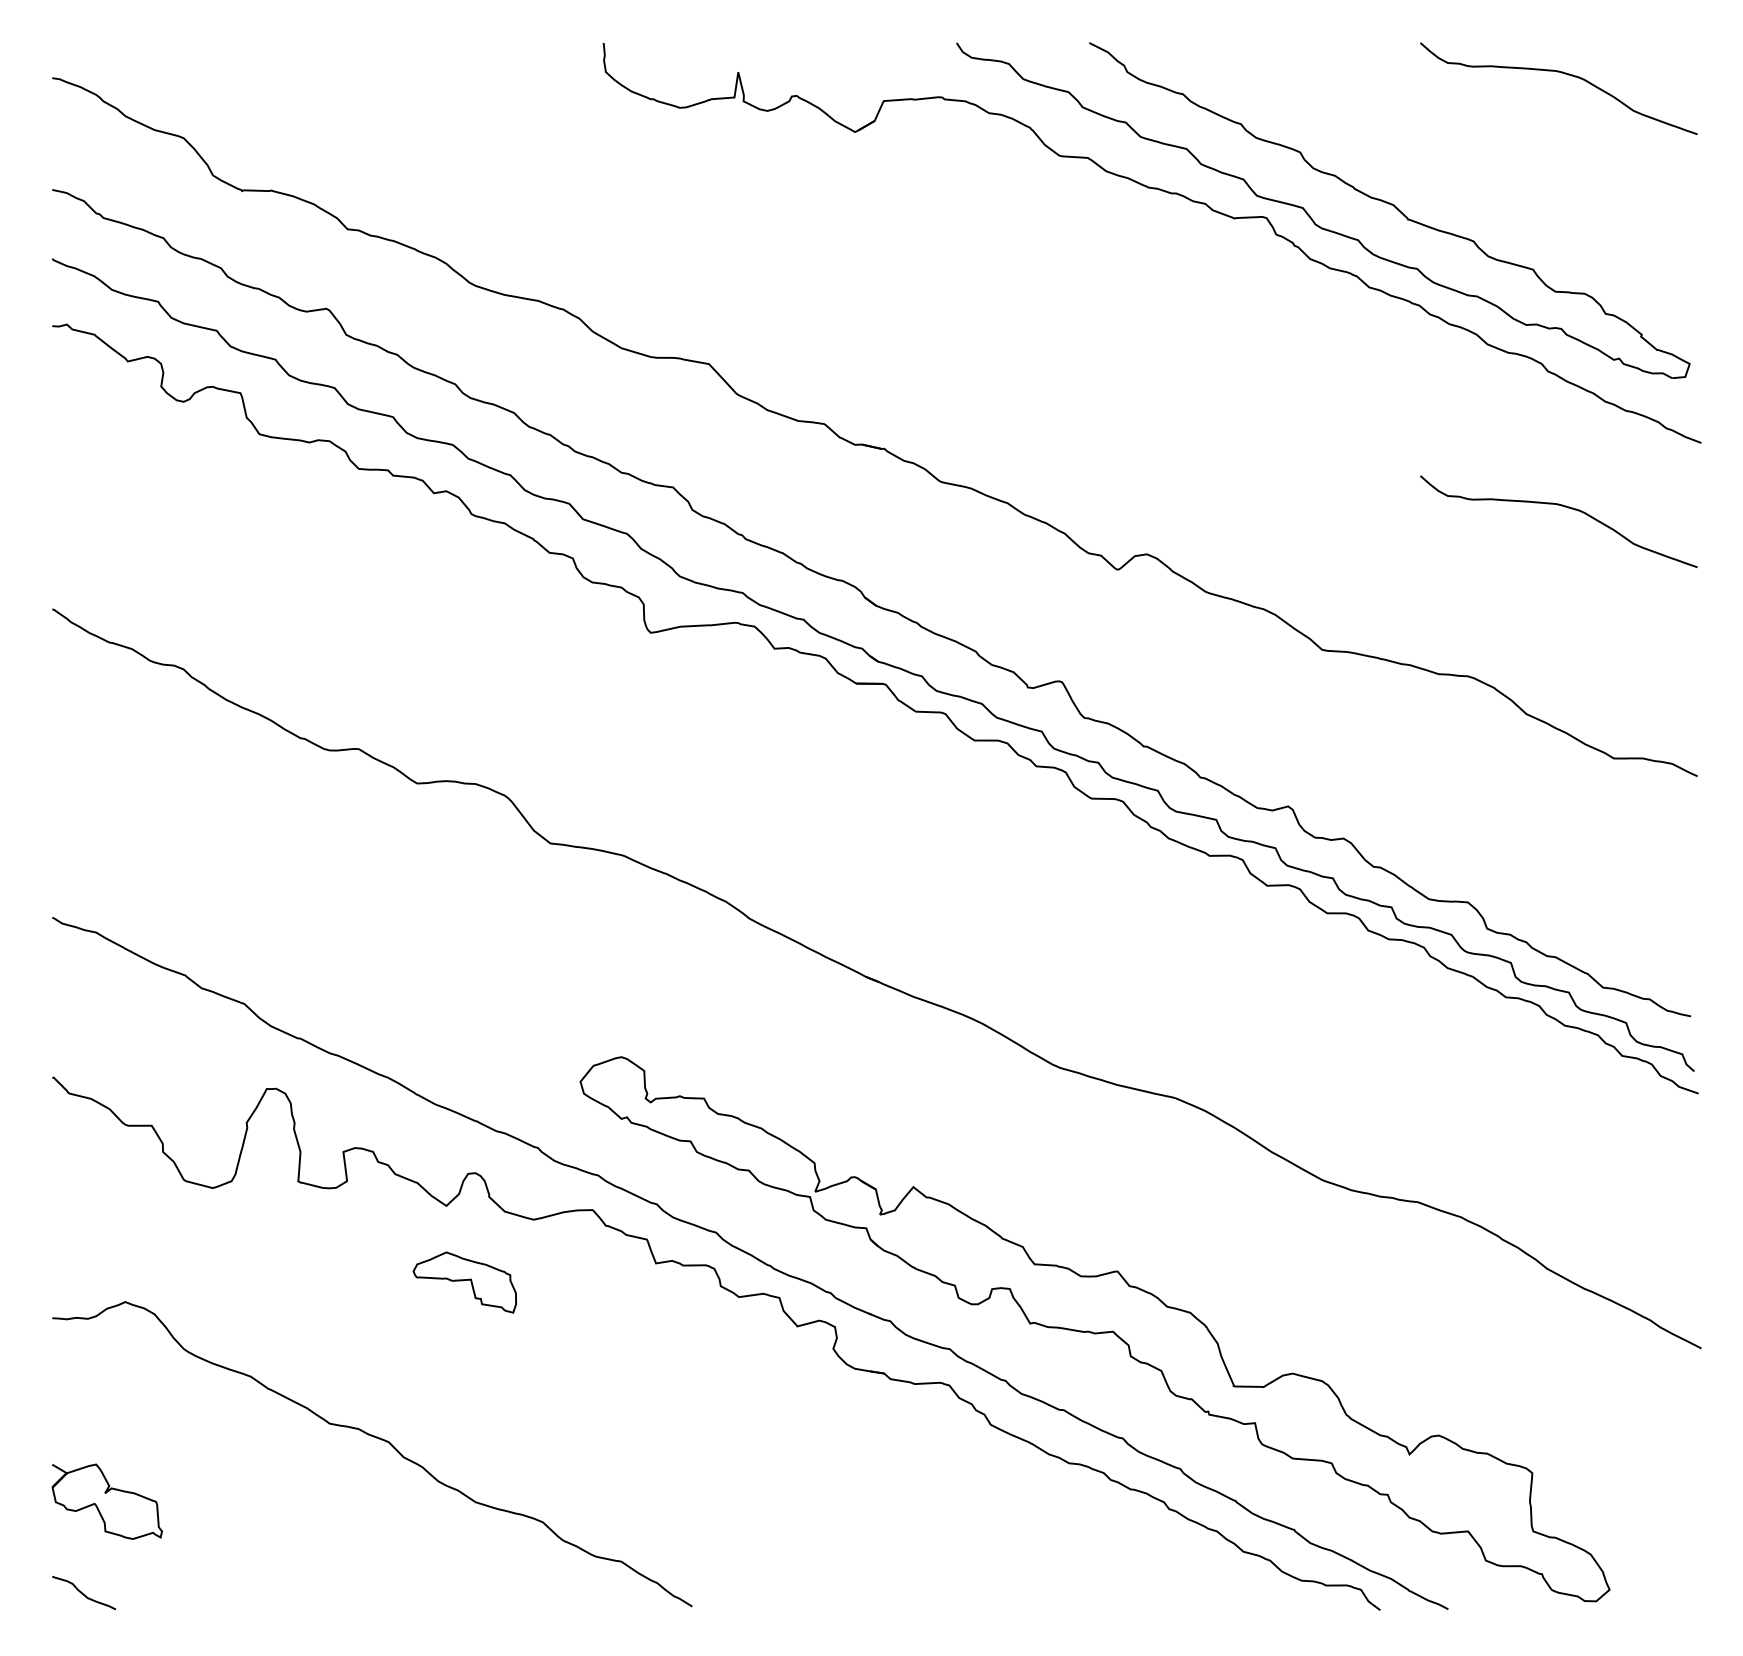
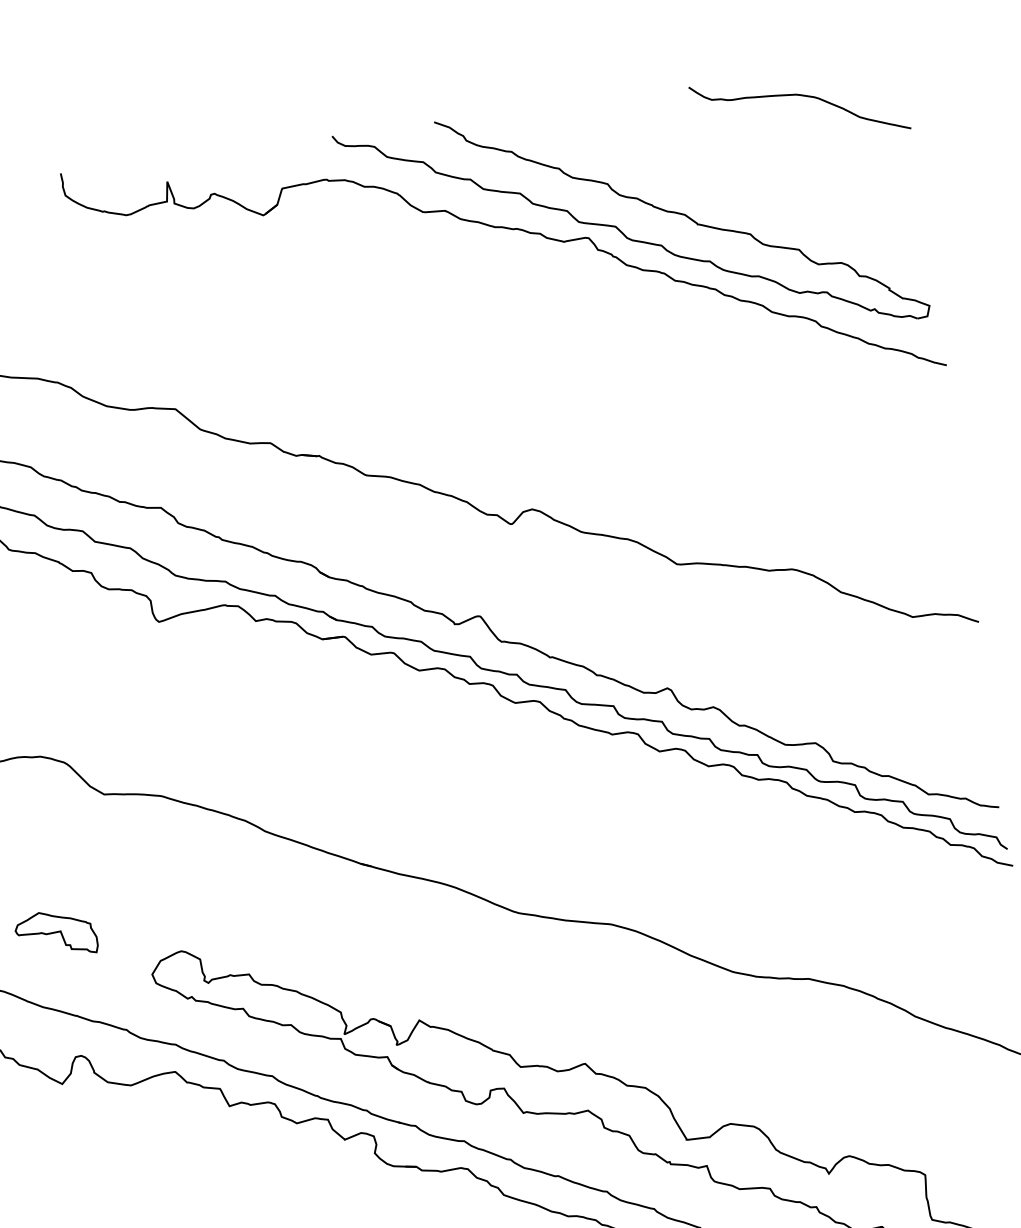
curve: (1564, 507) -> (848, 429), removed
part: (464, 1282) -> (55, 934), moved

